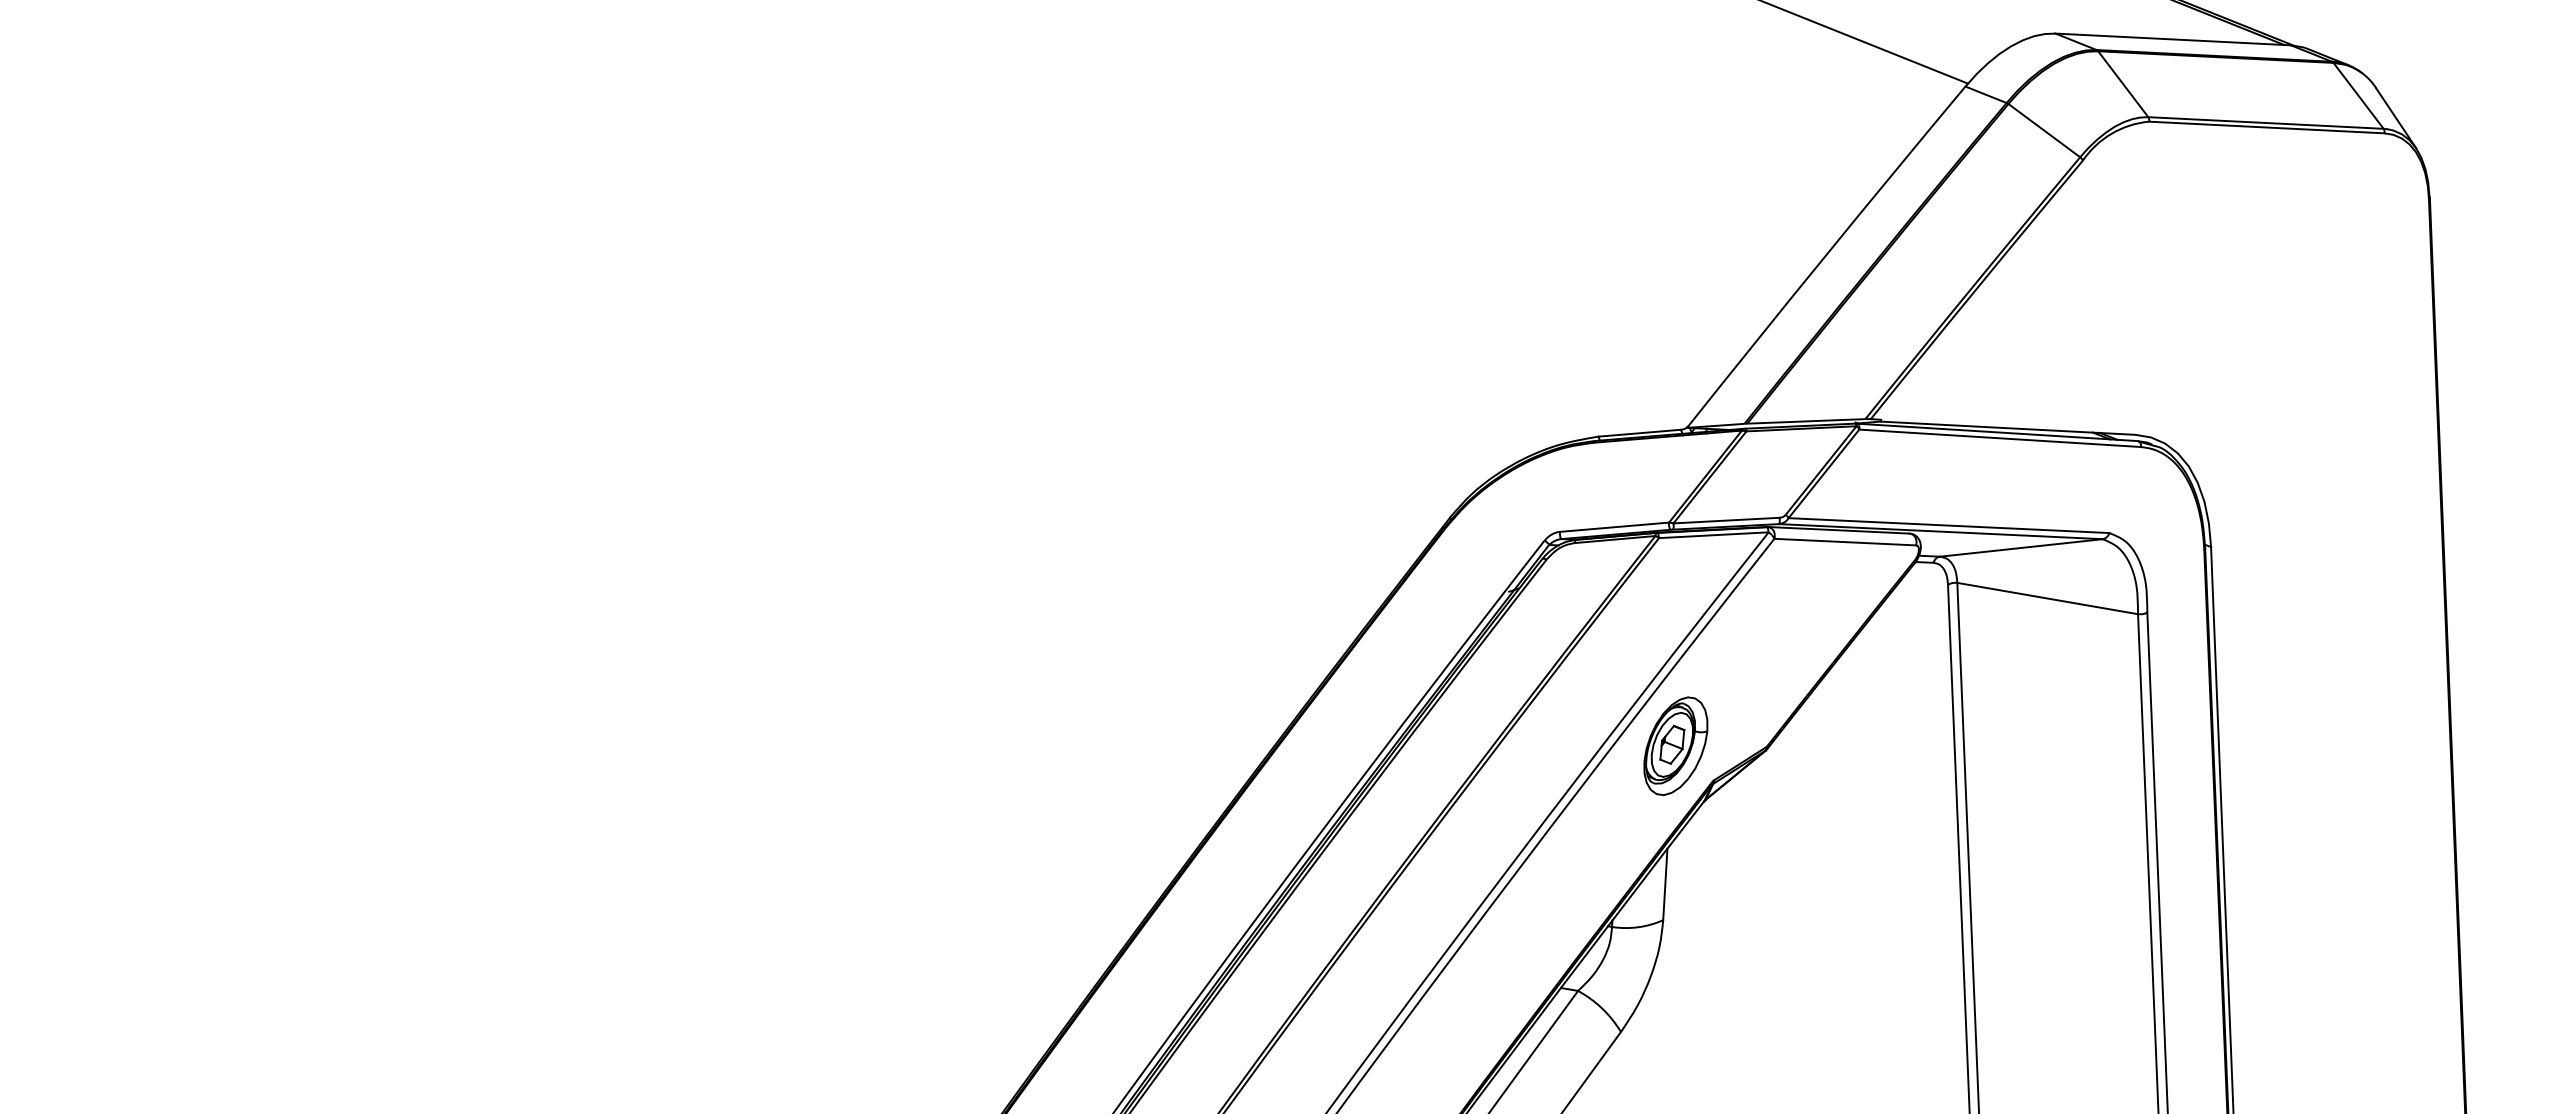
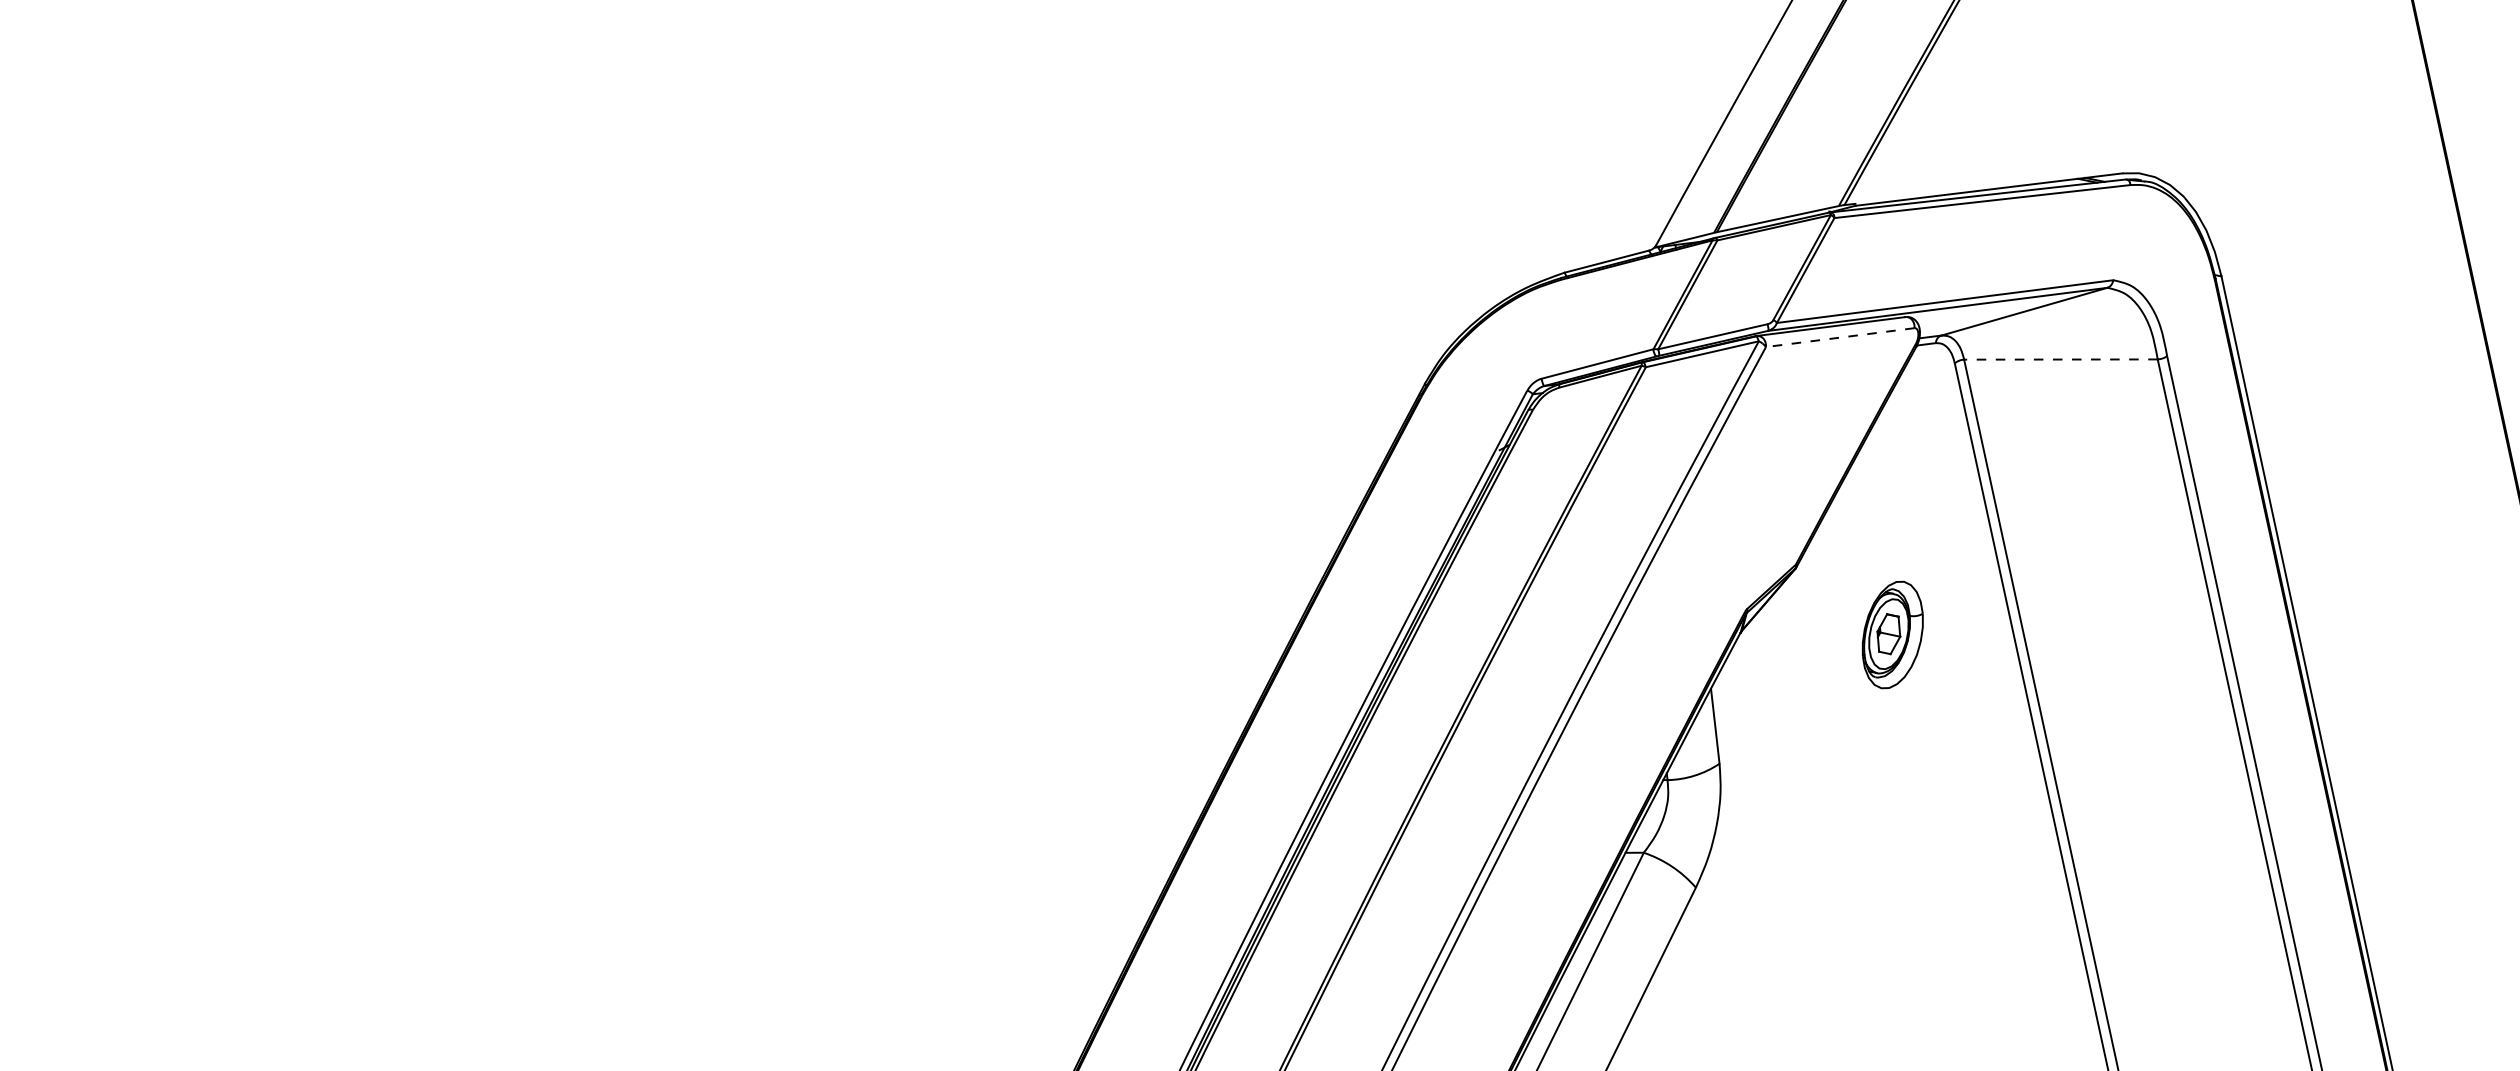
line: (1845, 542) -> (1840, 337), solid -> dashed
line: (2047, 598) -> (2060, 359), solid -> dashed
part: (1675, 745) -> (1892, 634), moved

